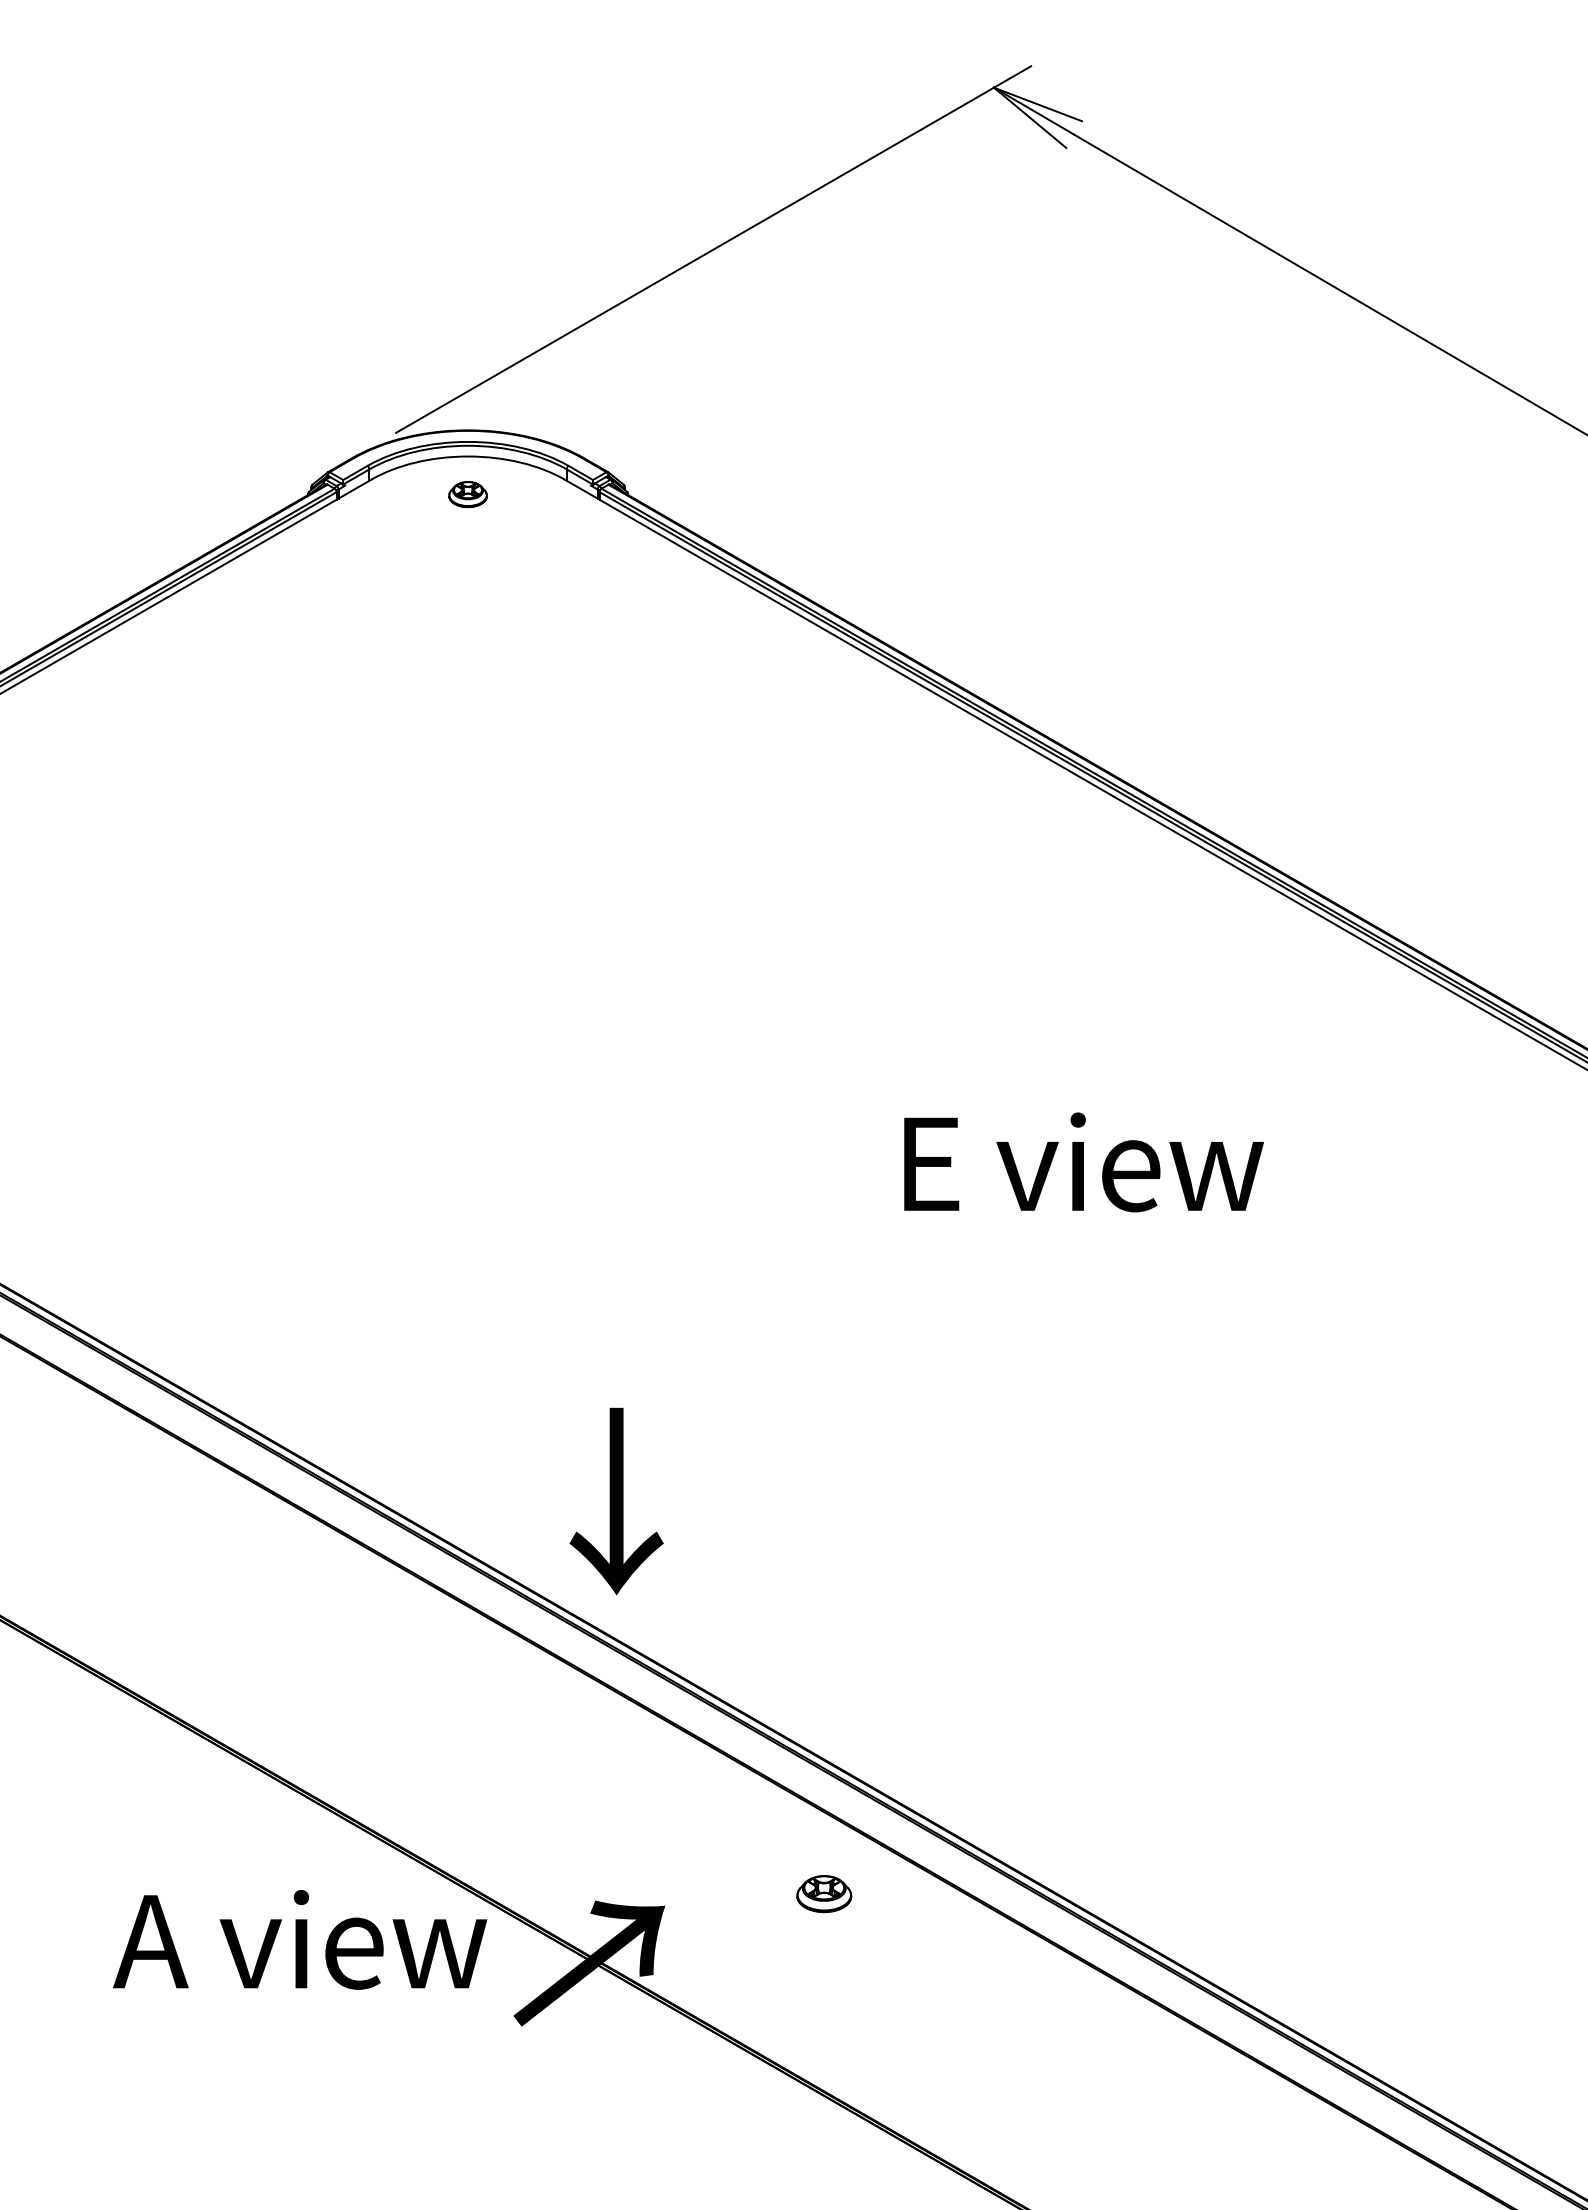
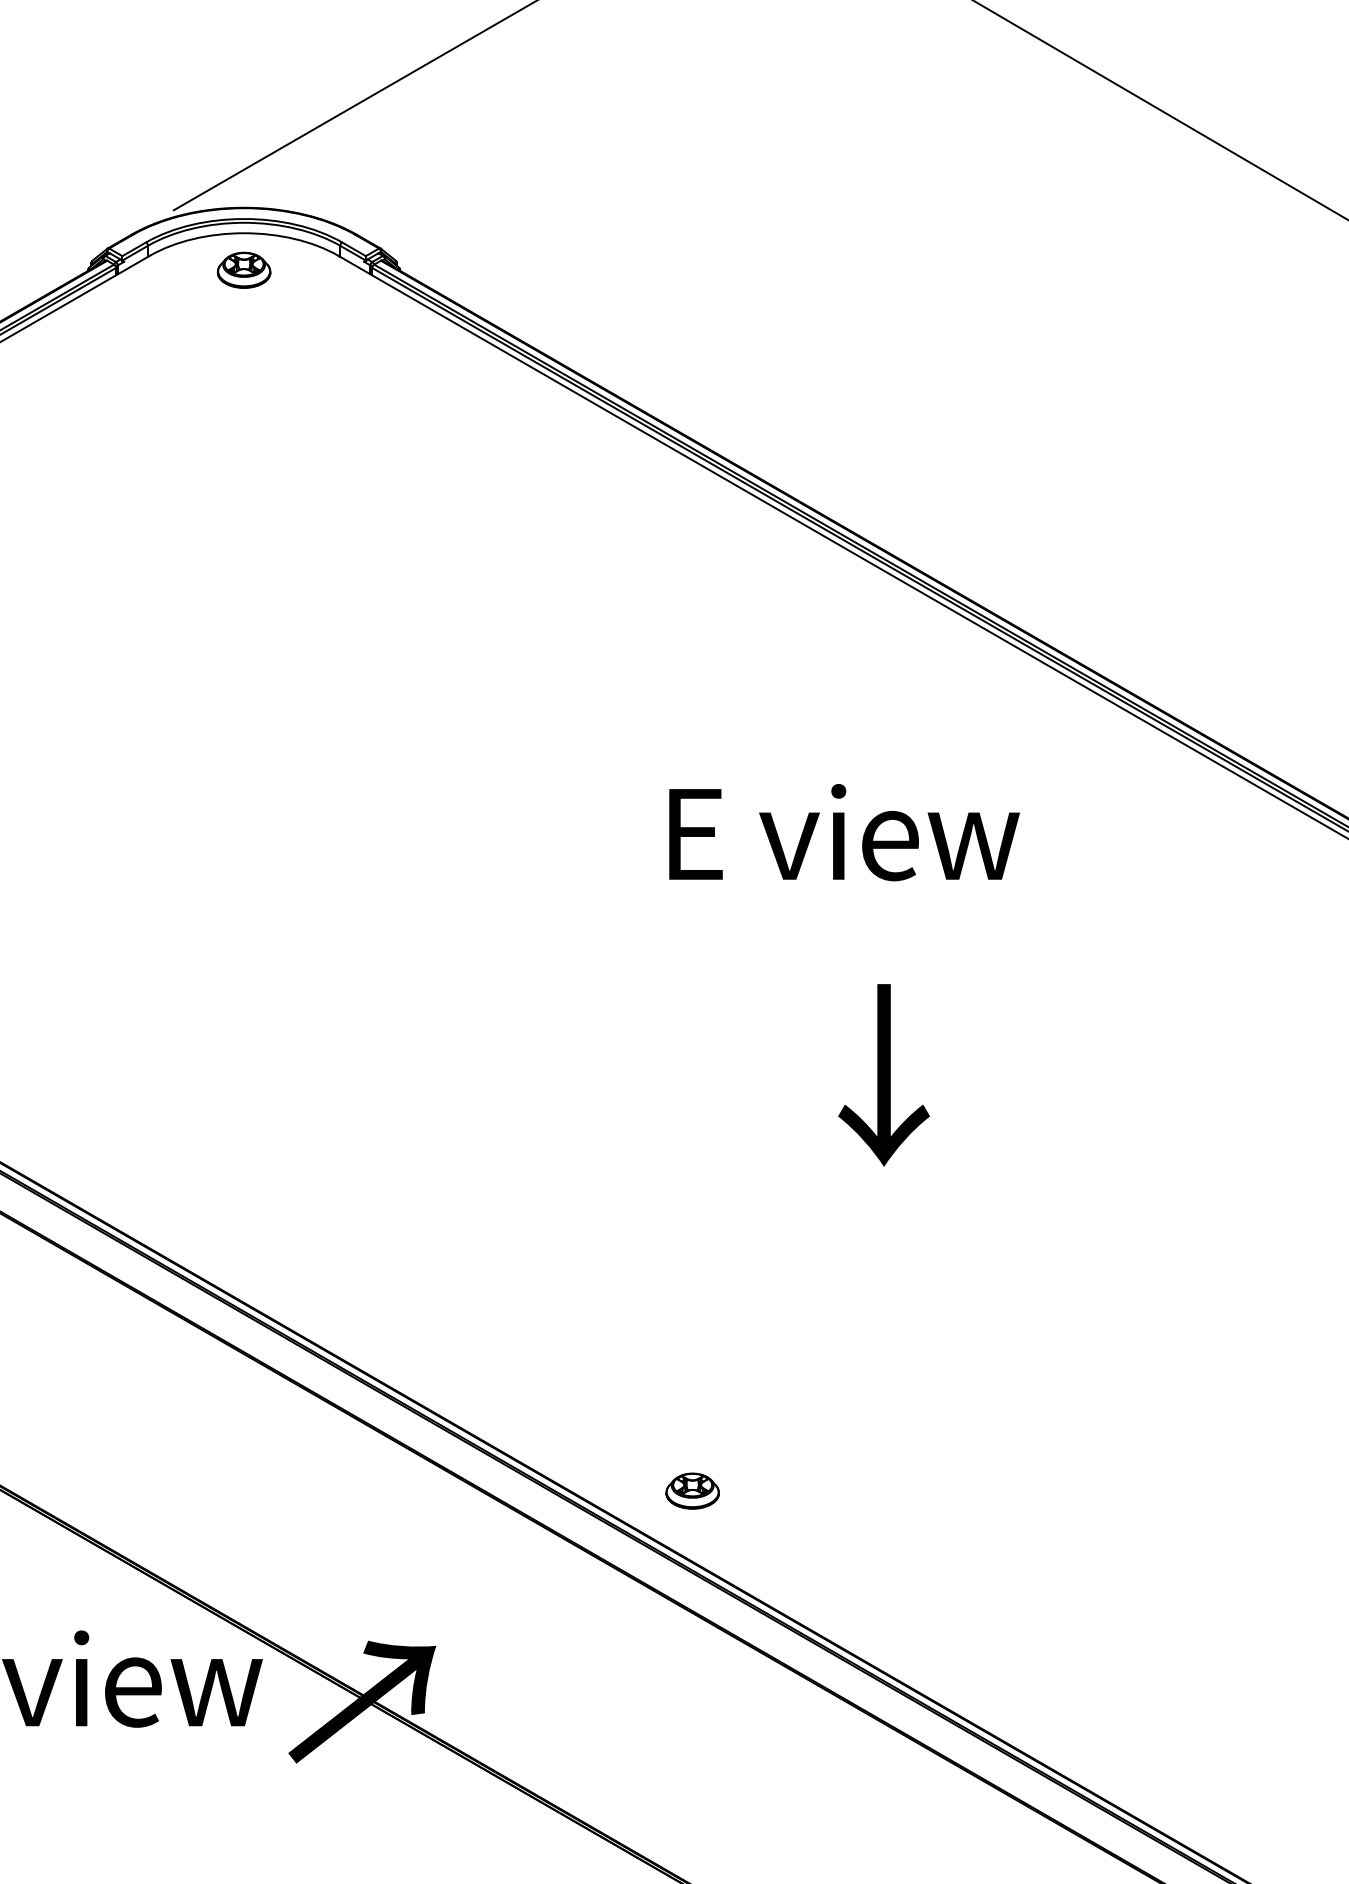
part: (467, 494) -> (243, 270), size x1.43
text: (1083, 1162) -> (843, 832), moved
text: (616, 1501) -> (883, 1075), moved
part: (824, 1894) -> (692, 1491), moved

